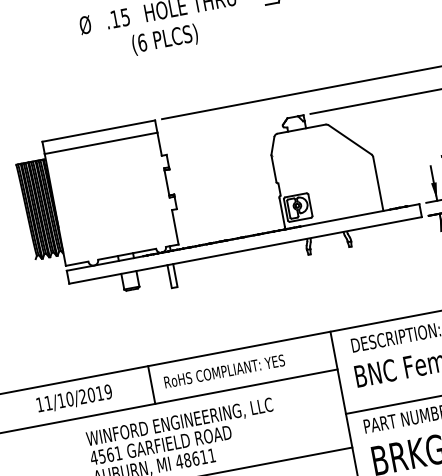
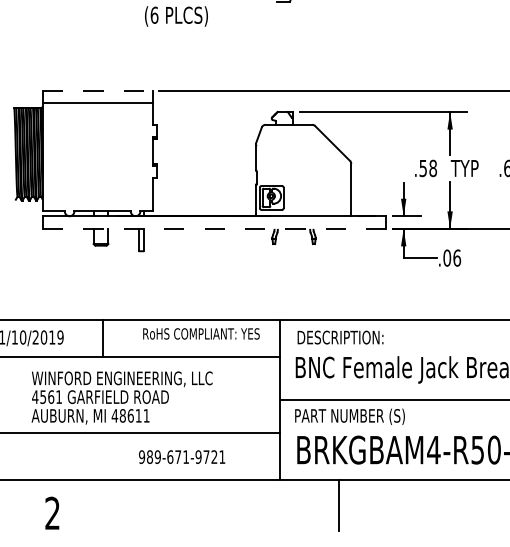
line: (98, 131) -> (97, 90), solid -> dashed
line: (245, 250) -> (214, 228), solid -> dashed
text: (224, 370) -> (201, 333), moved

